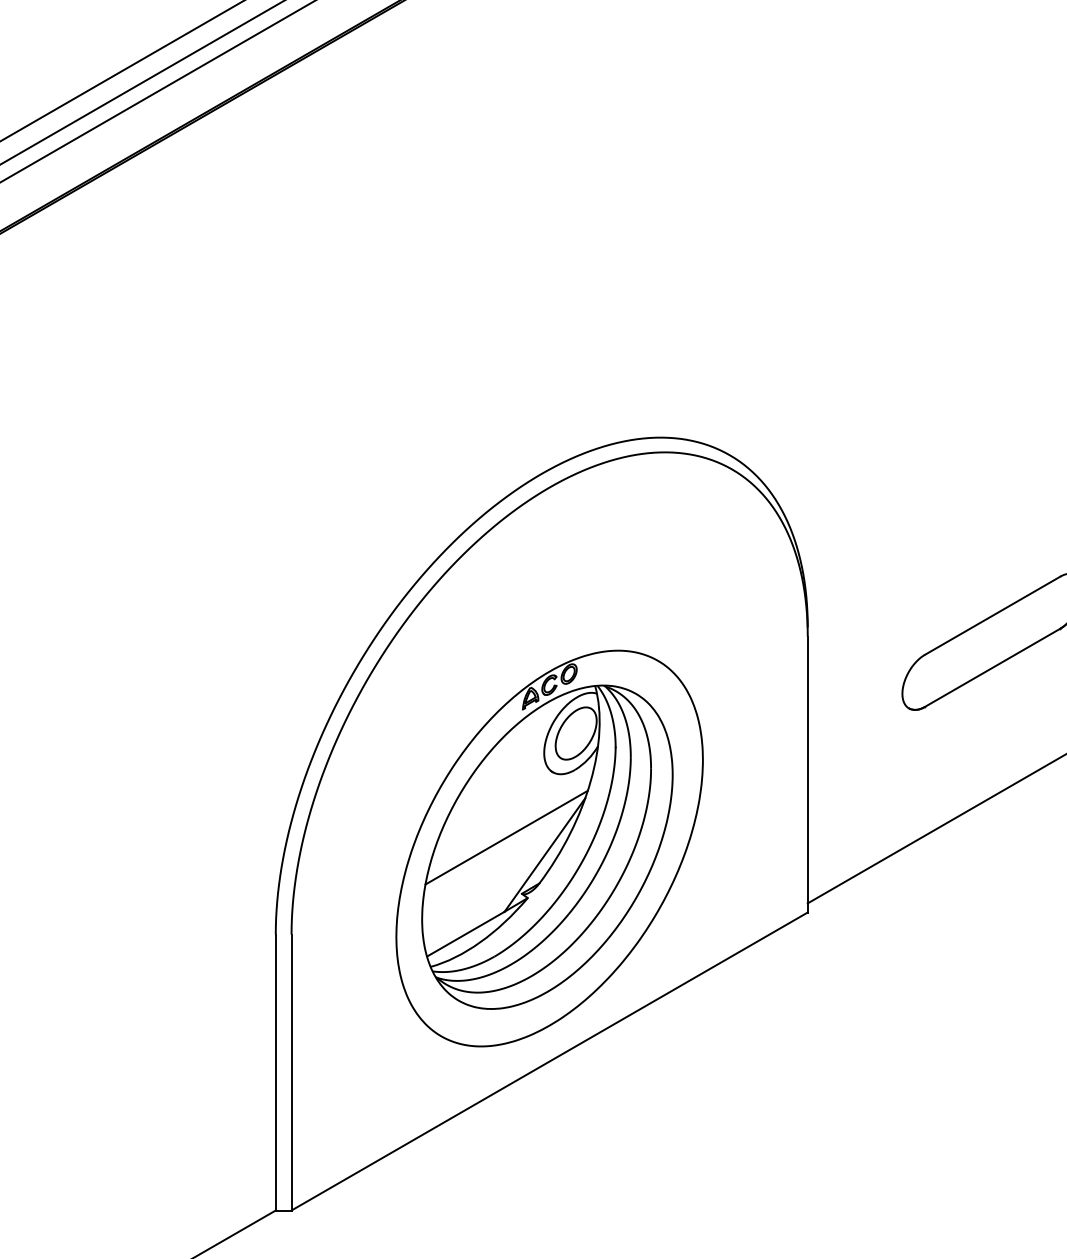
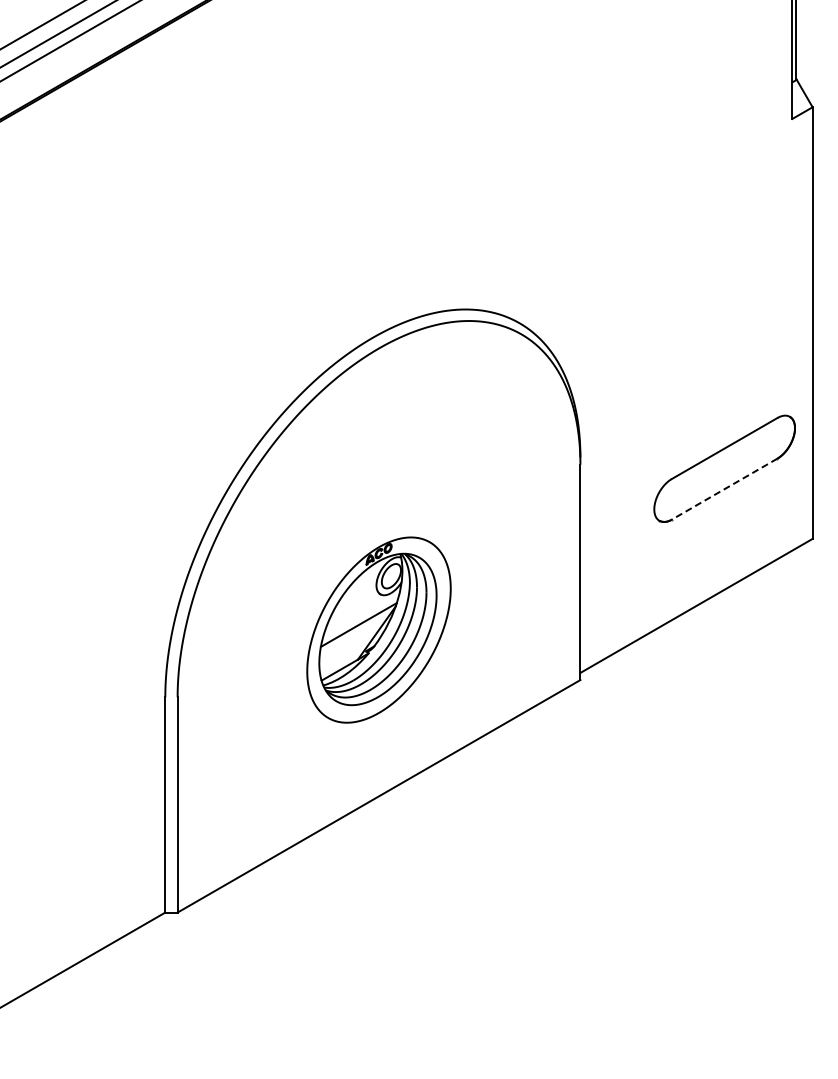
line: (992, 668) -> (724, 489), solid -> dashed
part: (548, 847) -> (378, 629), size x0.6

